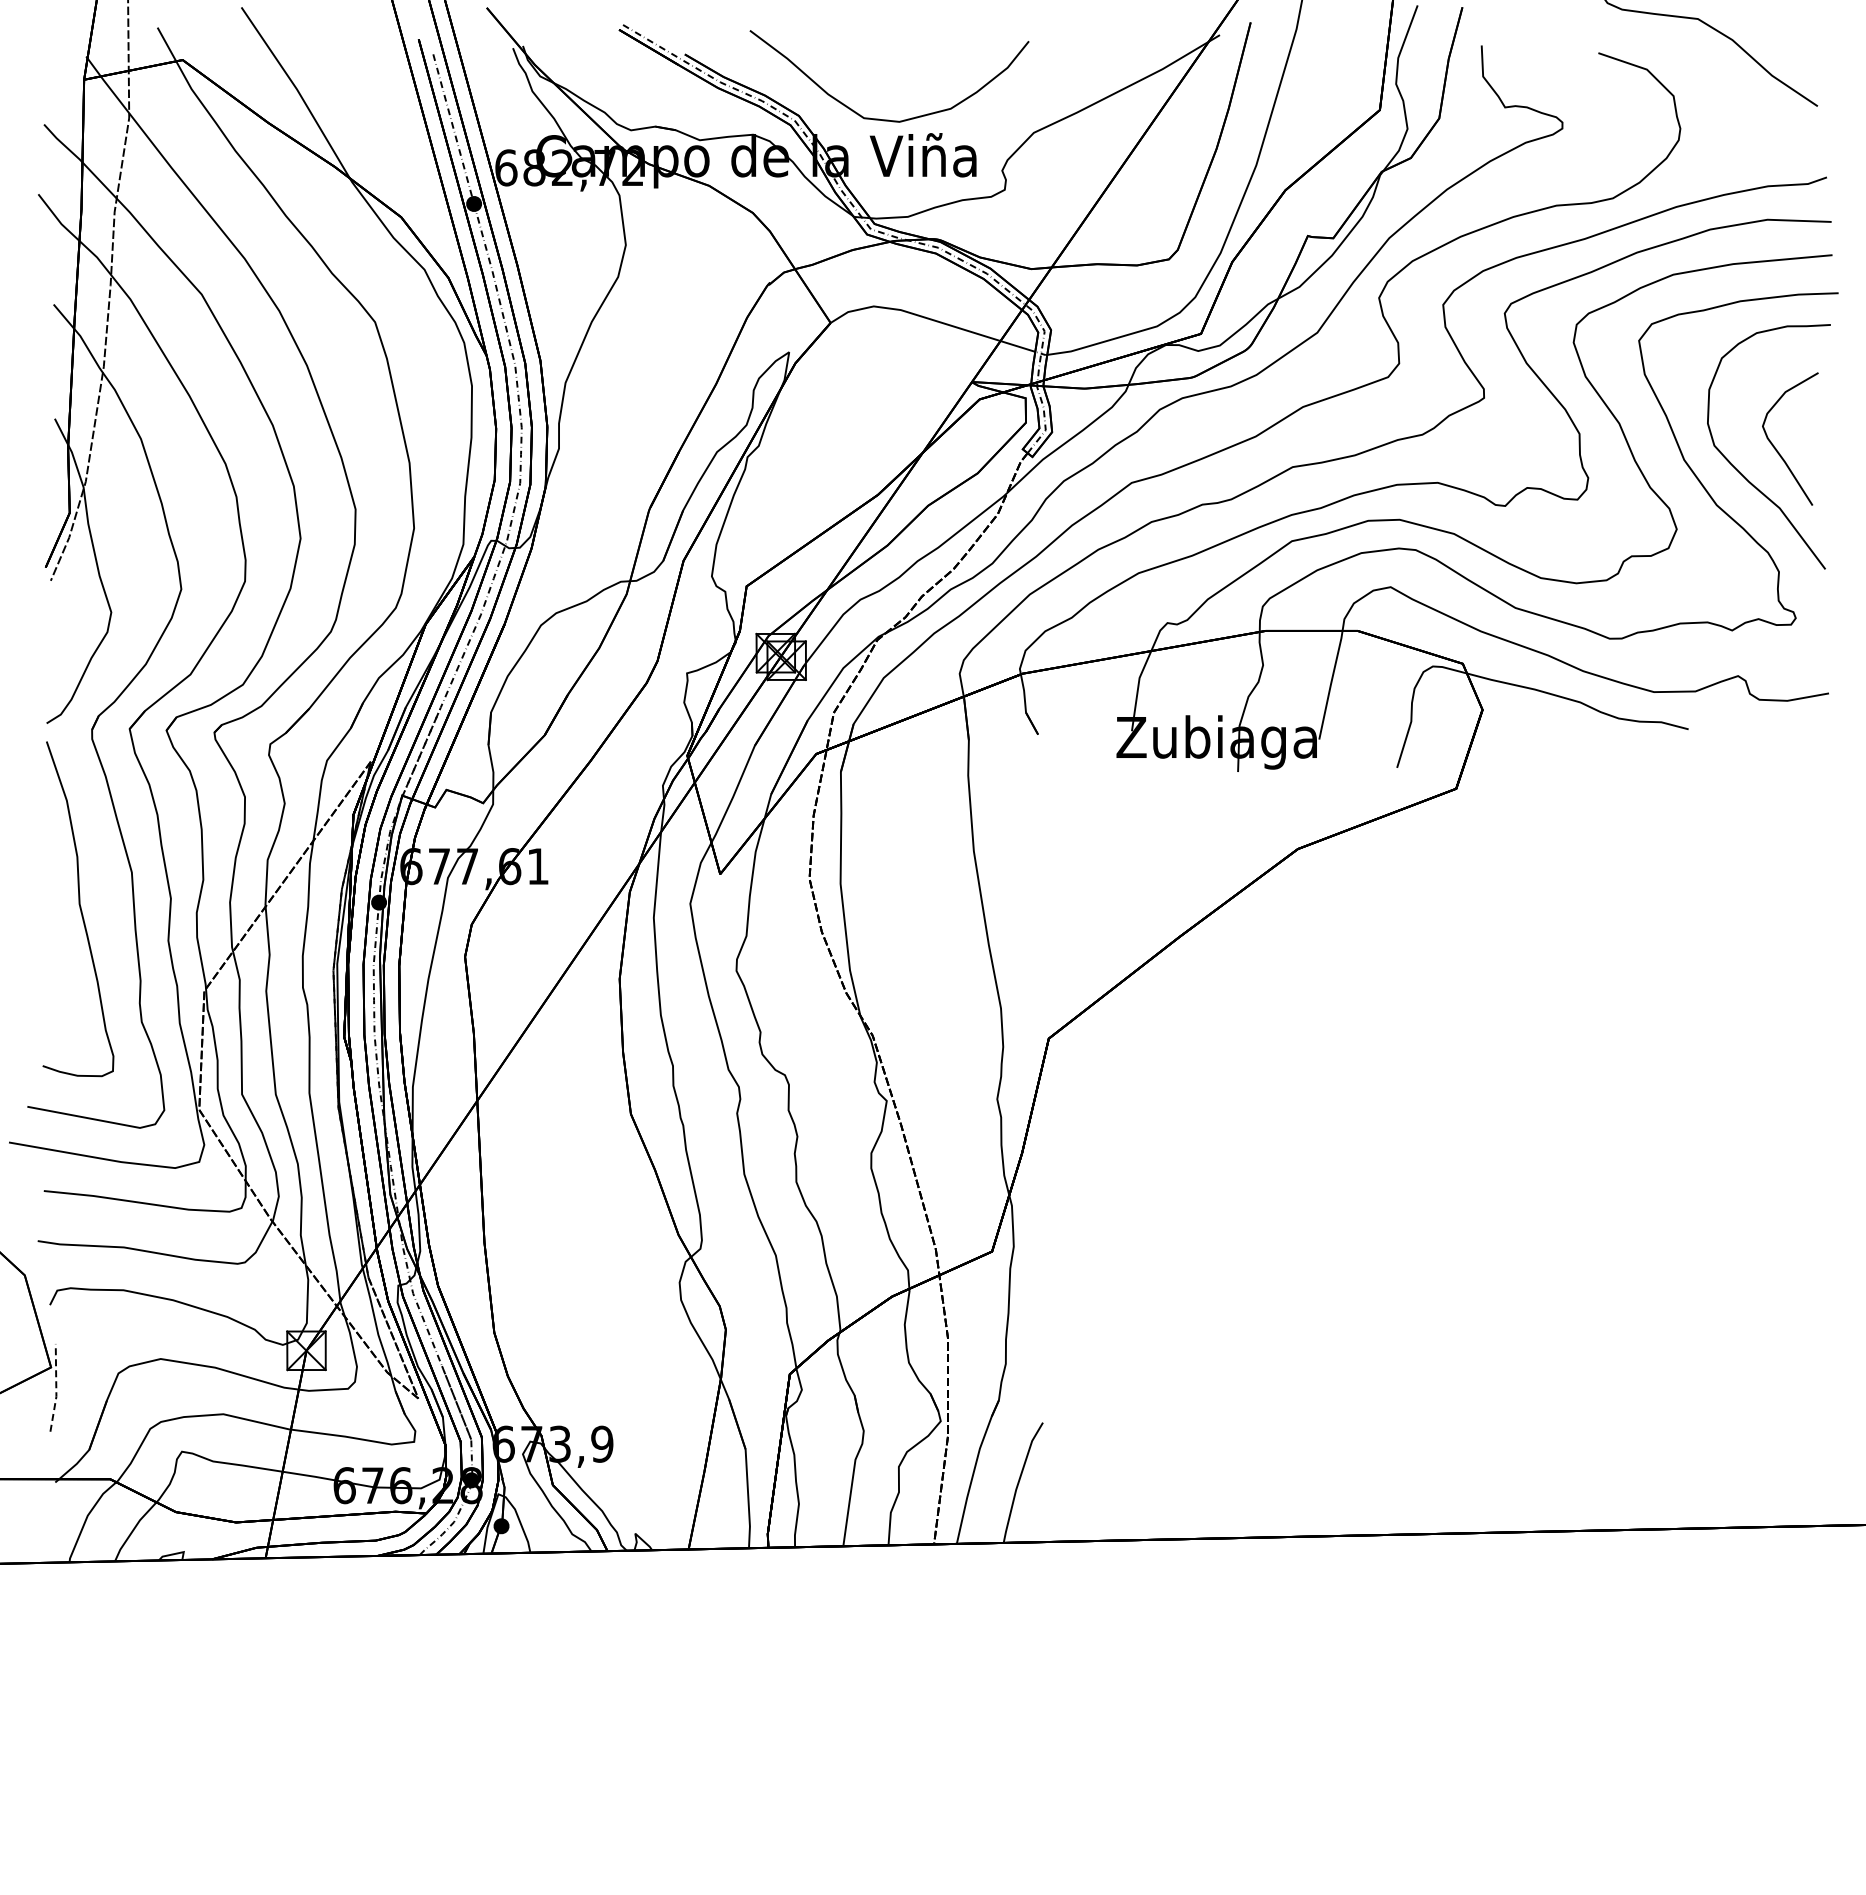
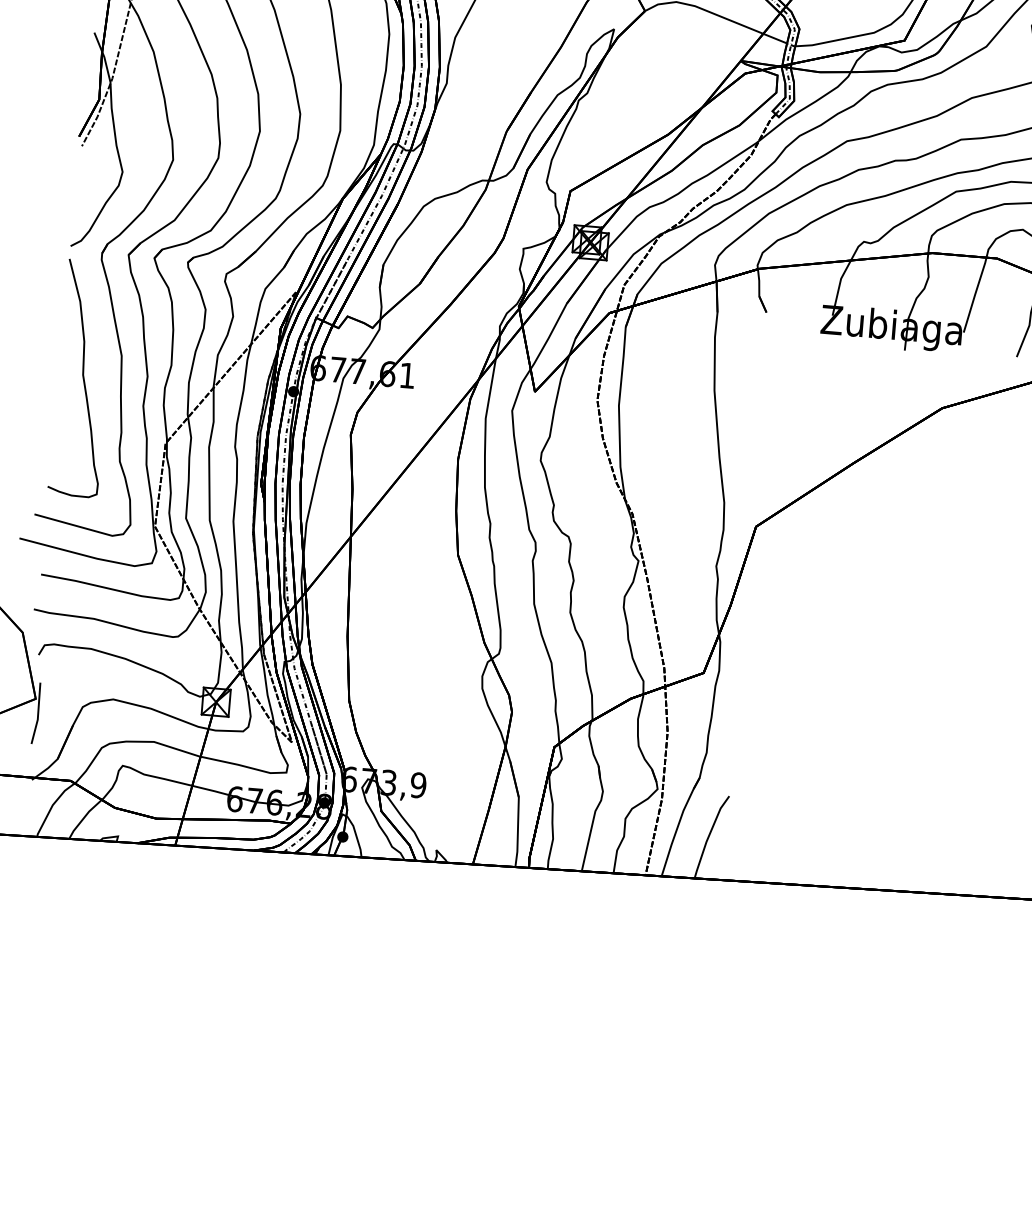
line: (56, 1388) -> (38, 713), dashed -> solid

